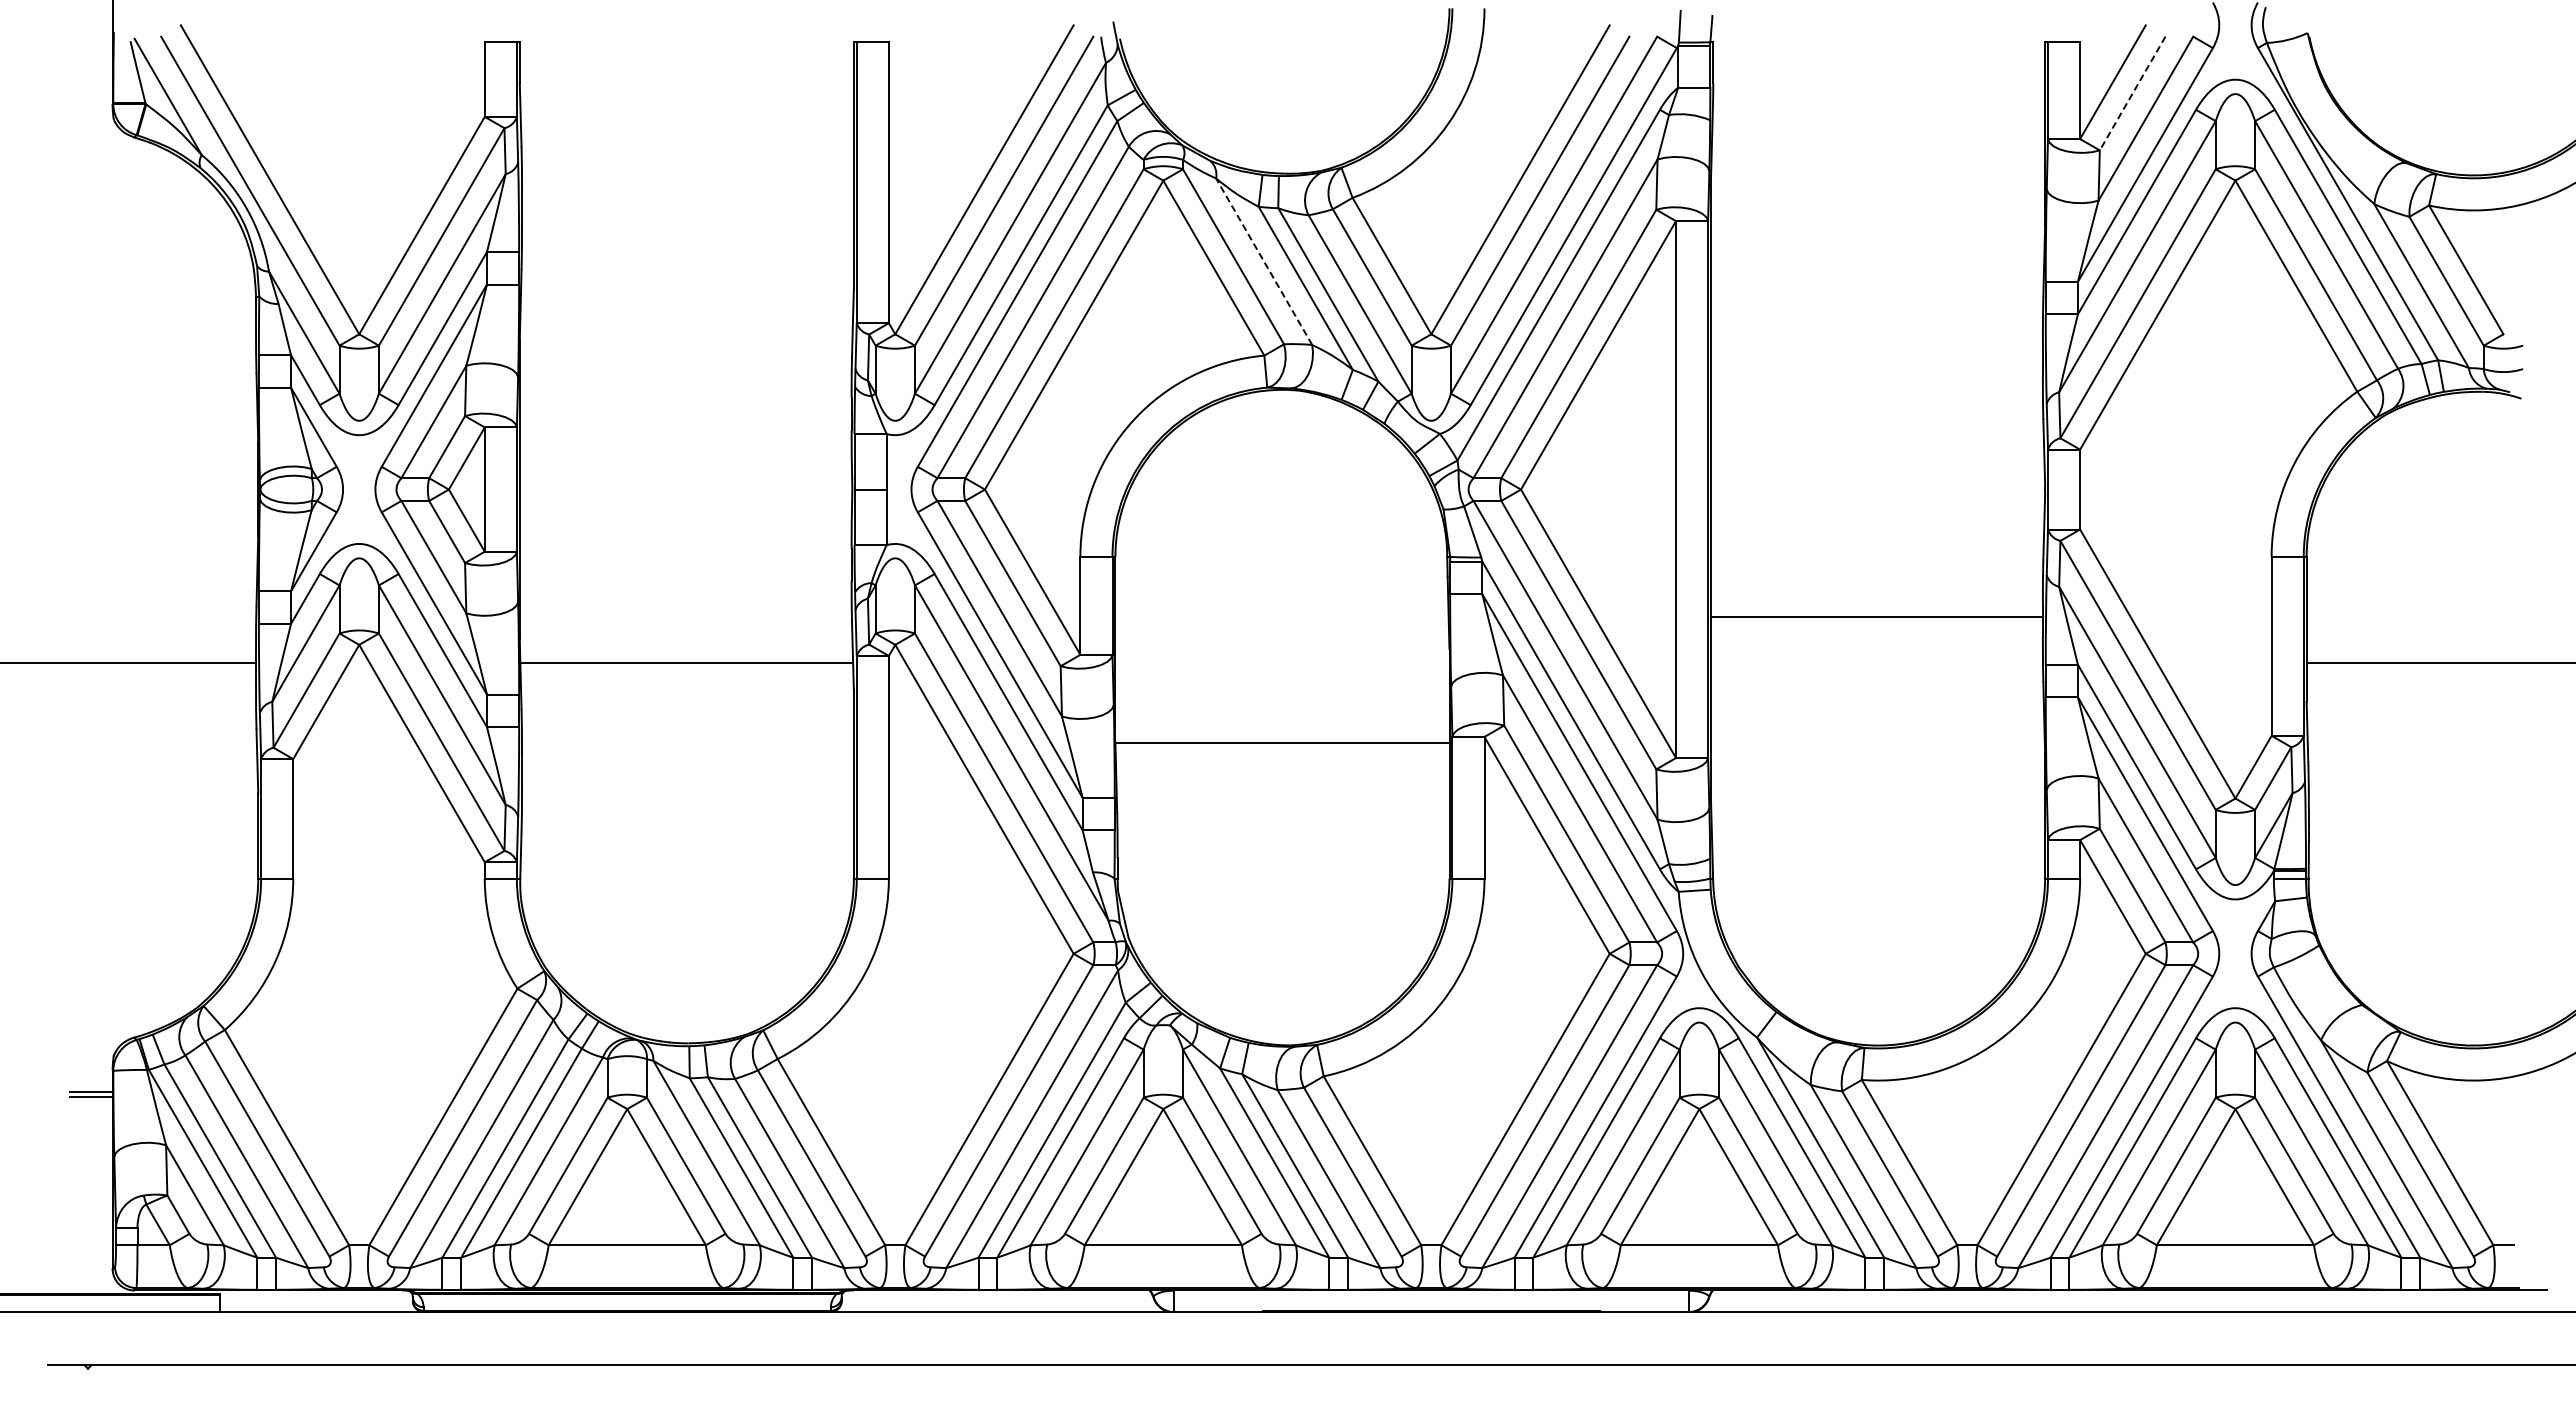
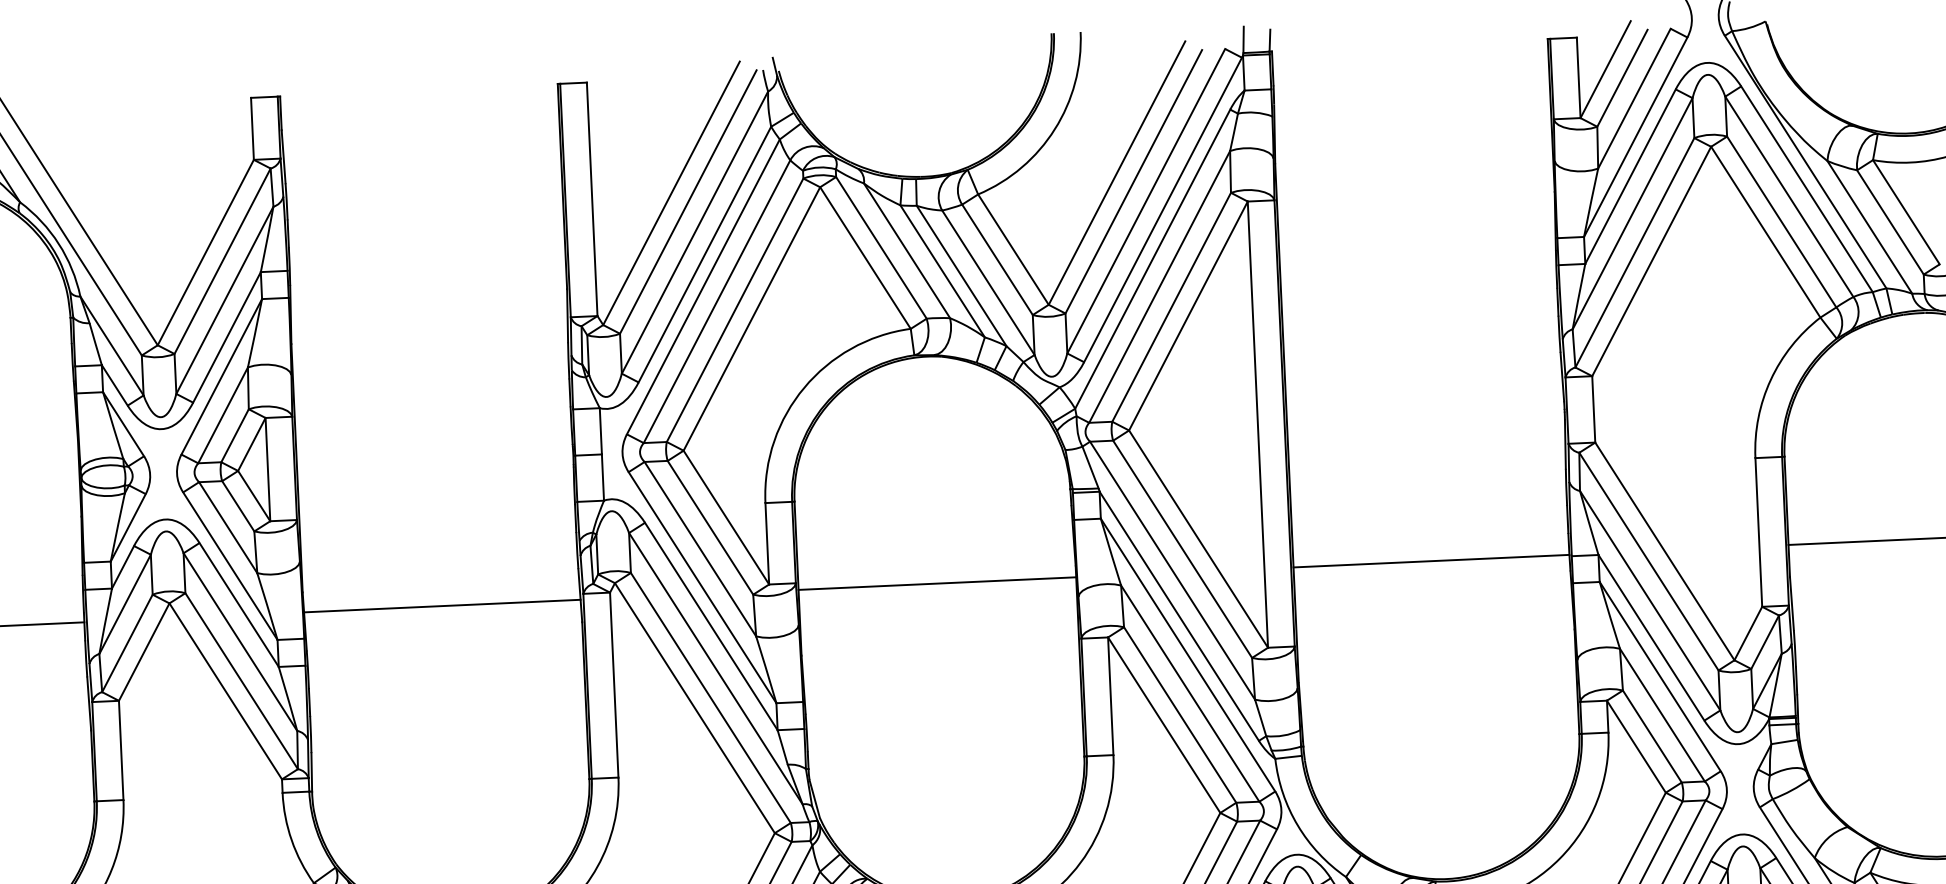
line: (2132, 93) -> (1622, 78), dashed -> solid
line: (1263, 261) -> (906, 250), dashed -> solid
line: (1877, 616) -> (1431, 560), moved
line: (1282, 742) -> (937, 583), moved

